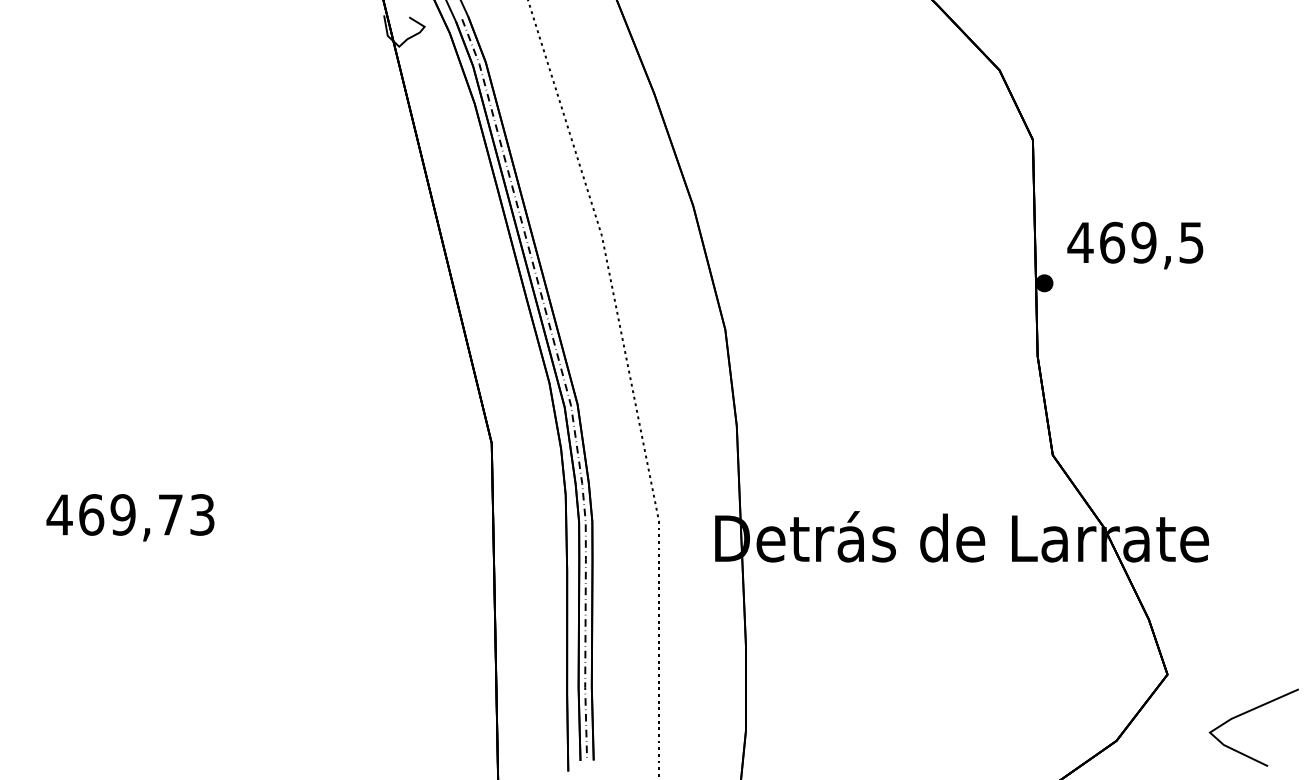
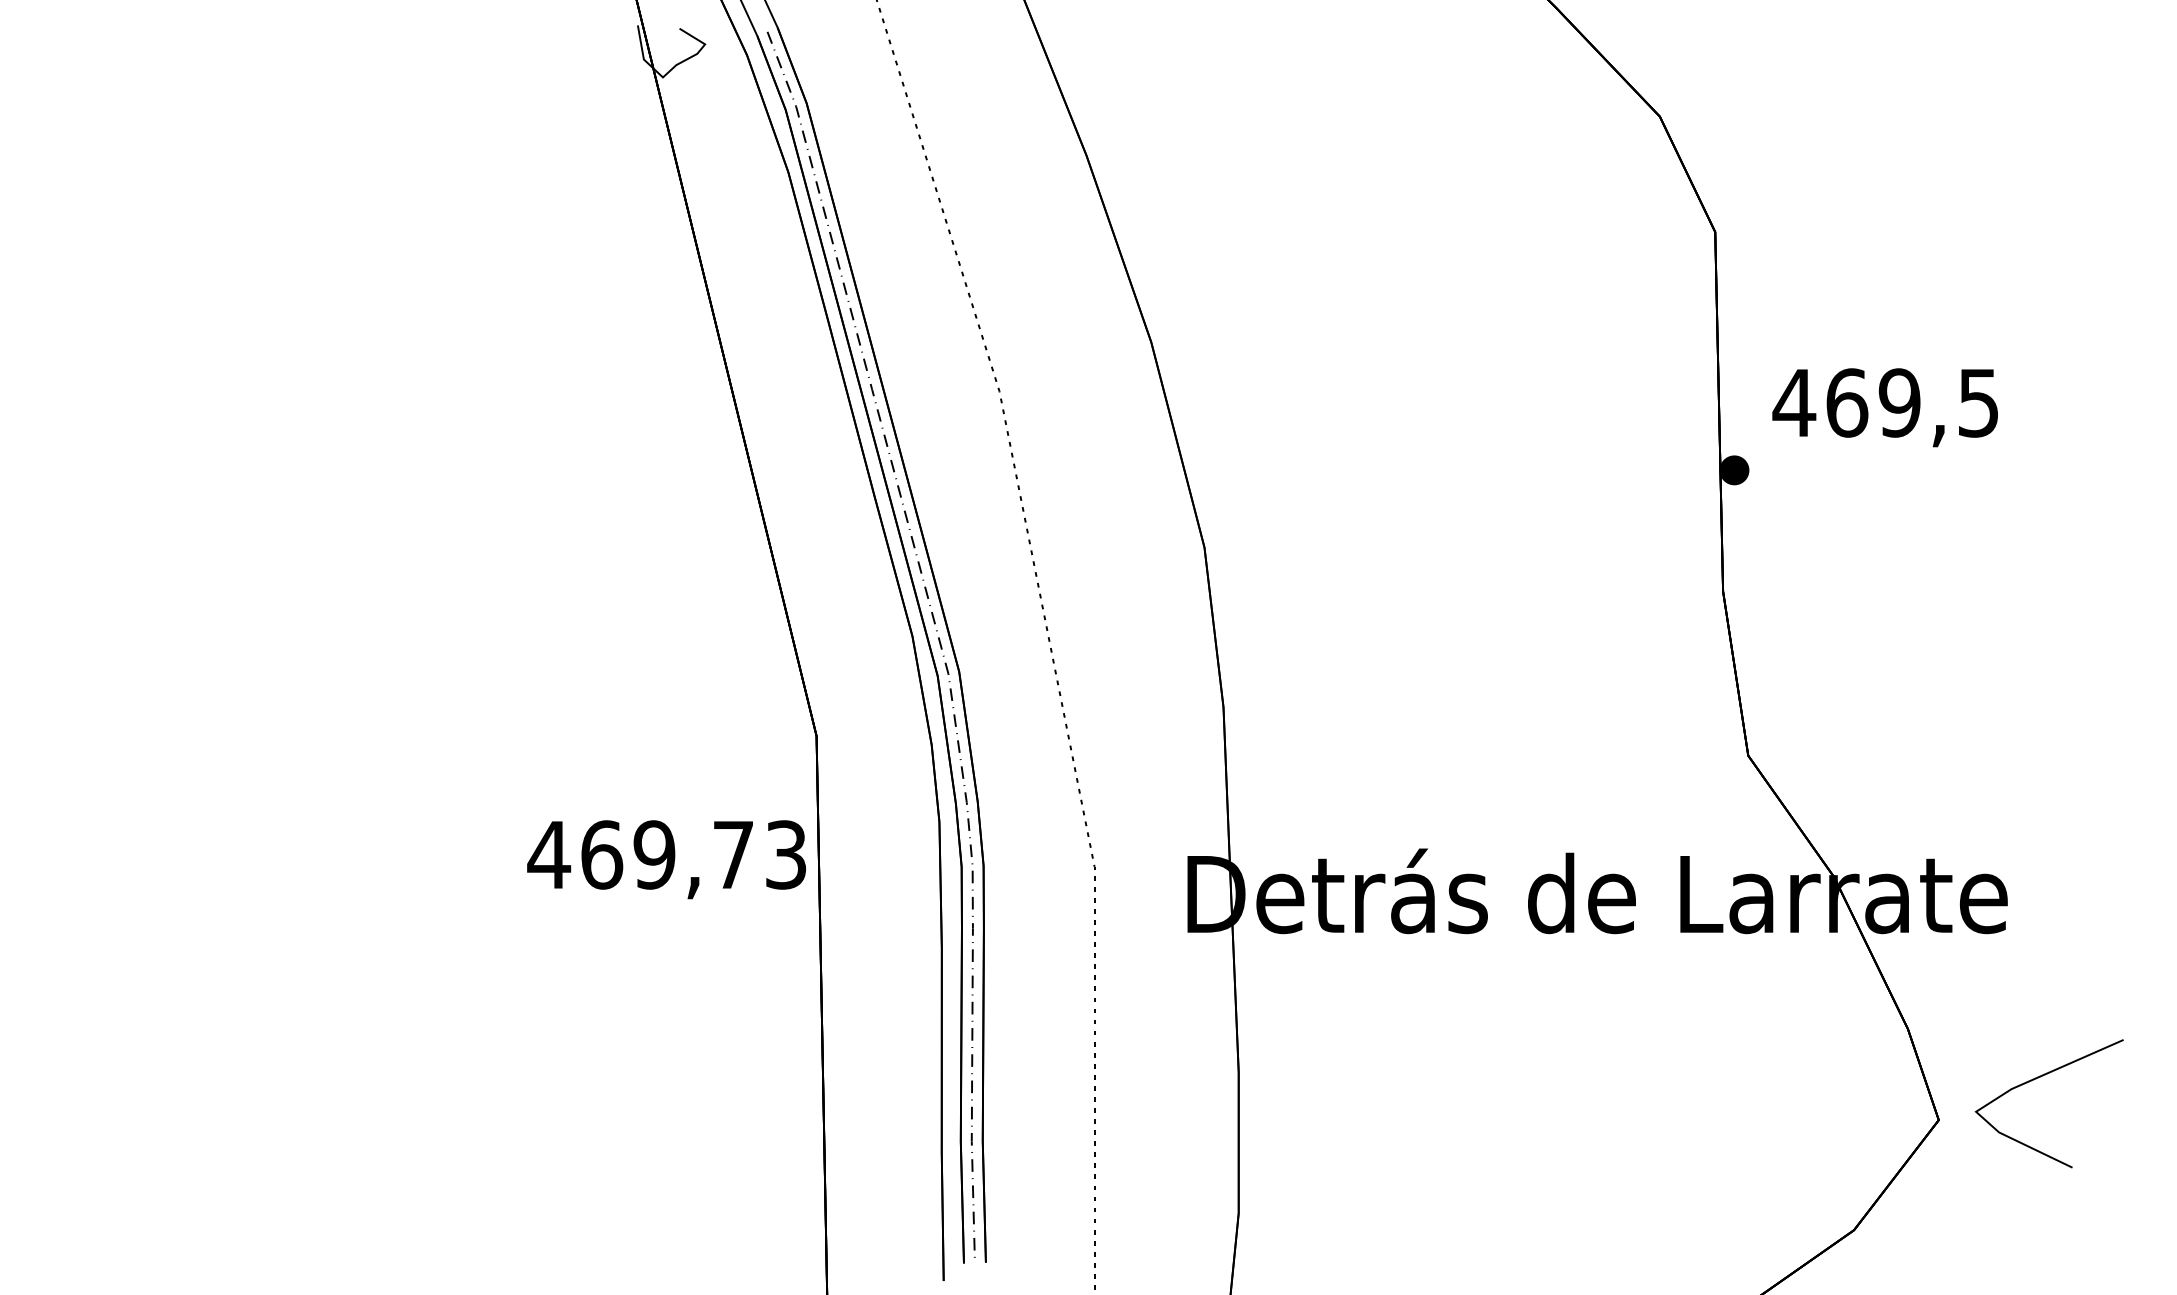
text: (130, 517) -> (666, 859), moved
line: (1246, 713) -> (2036, 1080), moved

